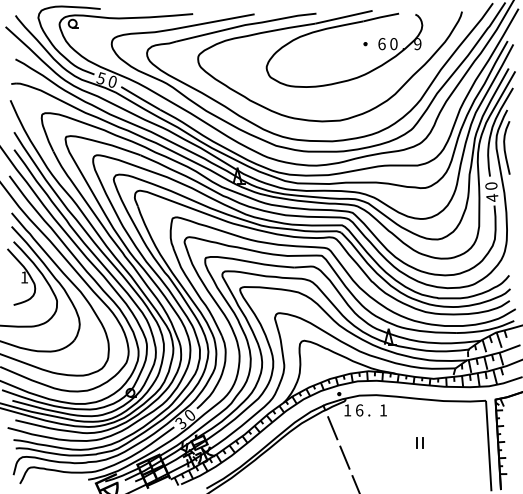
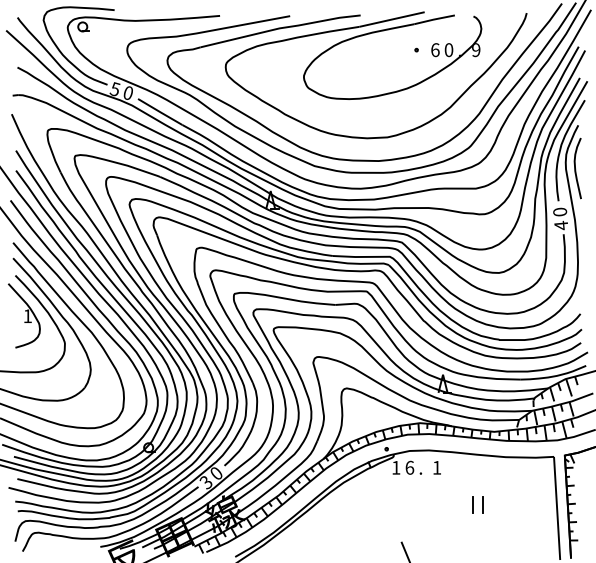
line: (332, 427) -> (379, 487), removed
part: (419, 443) -> (478, 505), size x1.4
line: (344, 457) -> (392, 521), removed

